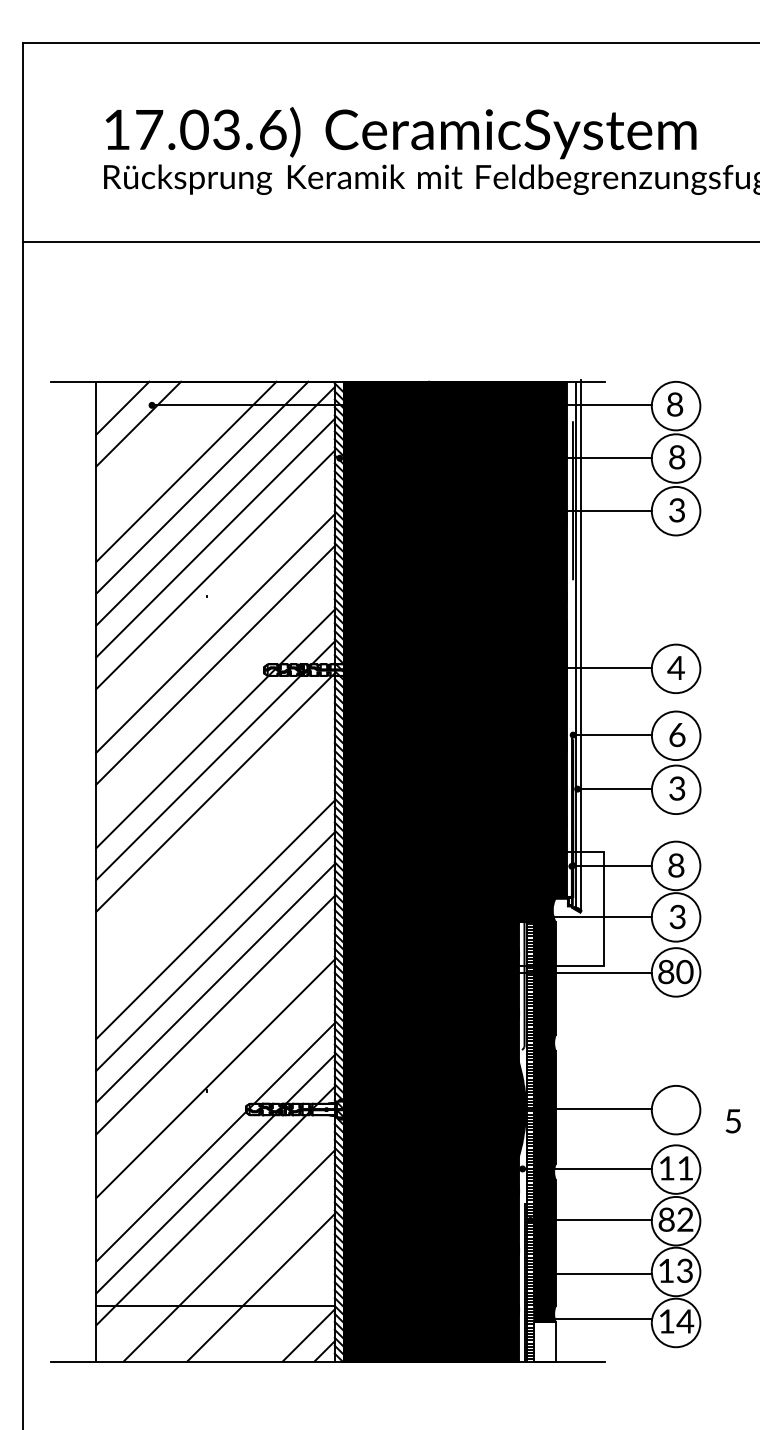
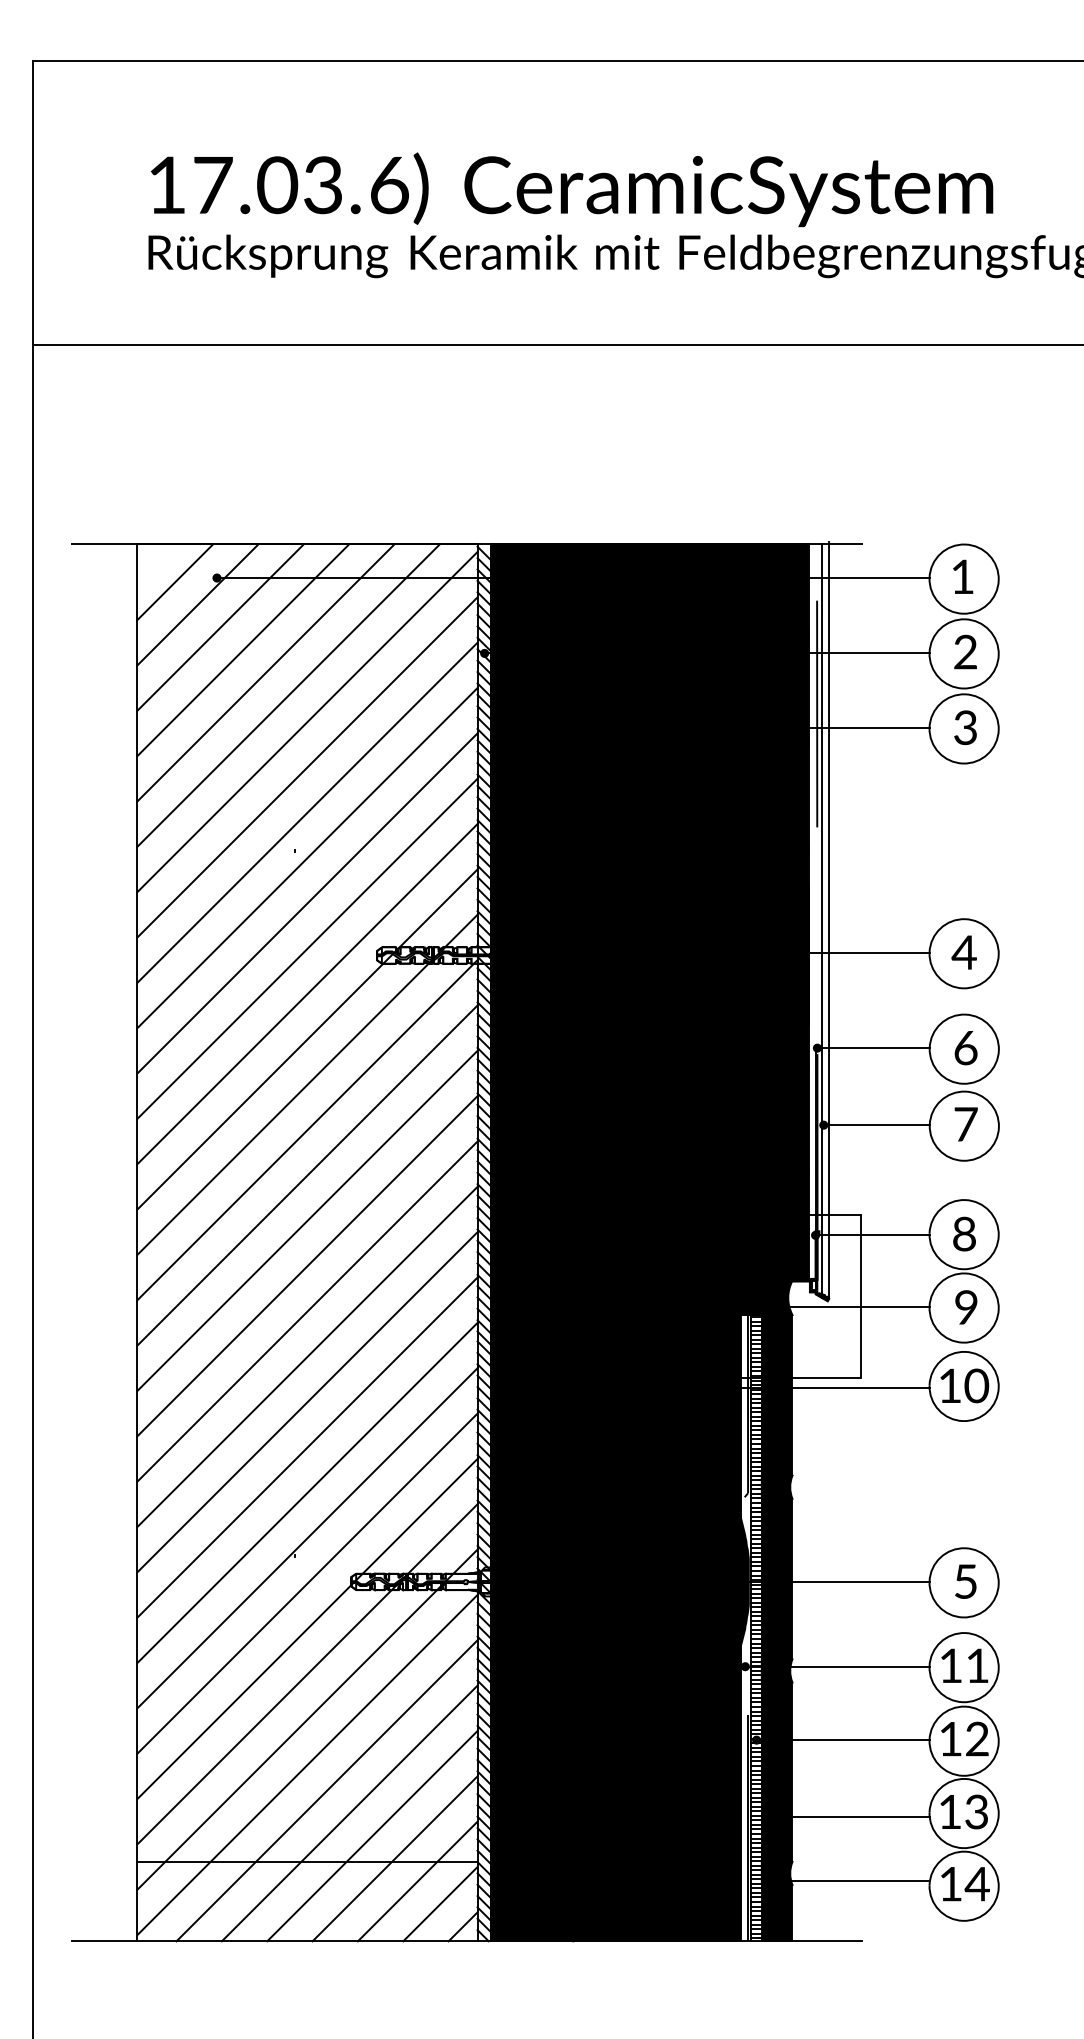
text: (675, 404) -> (963, 576), 8 -> 1
line: (154, 439) -> (220, 626), added
line: (170, 455) -> (243, 649), added
text: (677, 458) -> (966, 653), 8 -> 2
line: (215, 601) -> (307, 857), added
line: (215, 696) -> (307, 993), added
text: (677, 788) -> (966, 1124), 3 -> 7
line: (215, 824) -> (307, 1175), added
line: (215, 855) -> (307, 1219), added
line: (215, 887) -> (307, 1265), added
text: (677, 917) -> (966, 1308), 3 -> 9
text: (666, 971) -> (950, 1385), 8 -> 1
line: (215, 1046) -> (307, 1492), added
line: (215, 1110) -> (307, 1583), added
text: (732, 1121) -> (964, 1581), moved
text: (666, 1219) -> (950, 1738), 8 -> 1
line: (215, 1237) -> (307, 1764), added
line: (244, 1271) -> (348, 1812), added
line: (276, 1303) -> (394, 1858), added
line: (292, 1319) -> (417, 1881), added
fill: (544, 1341) -> (776, 1912), added

